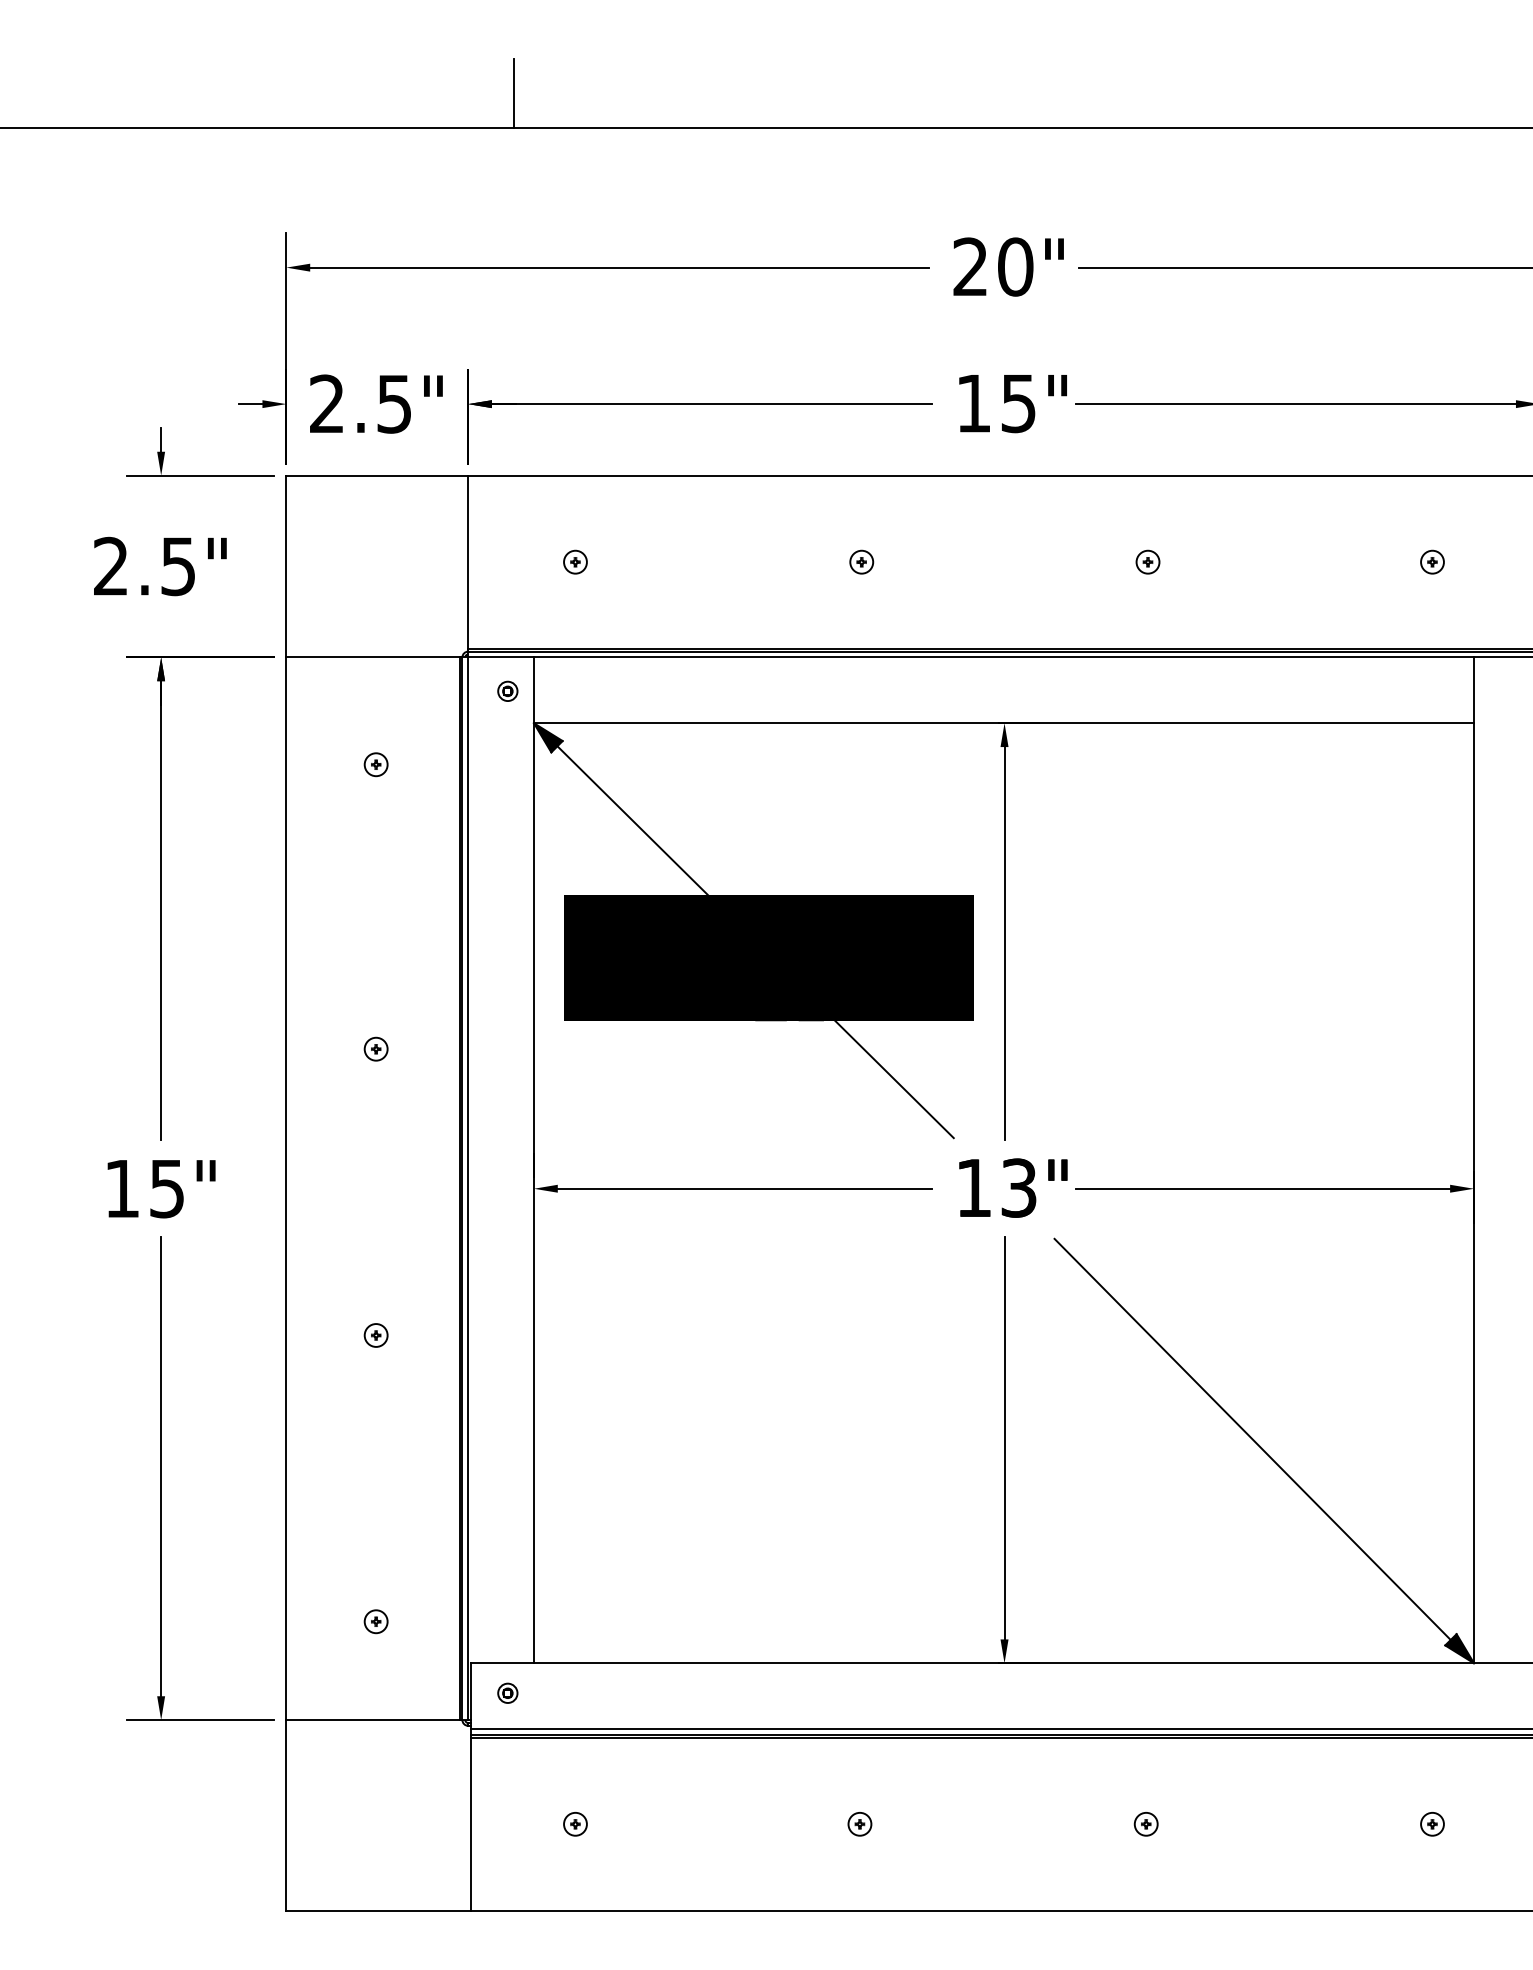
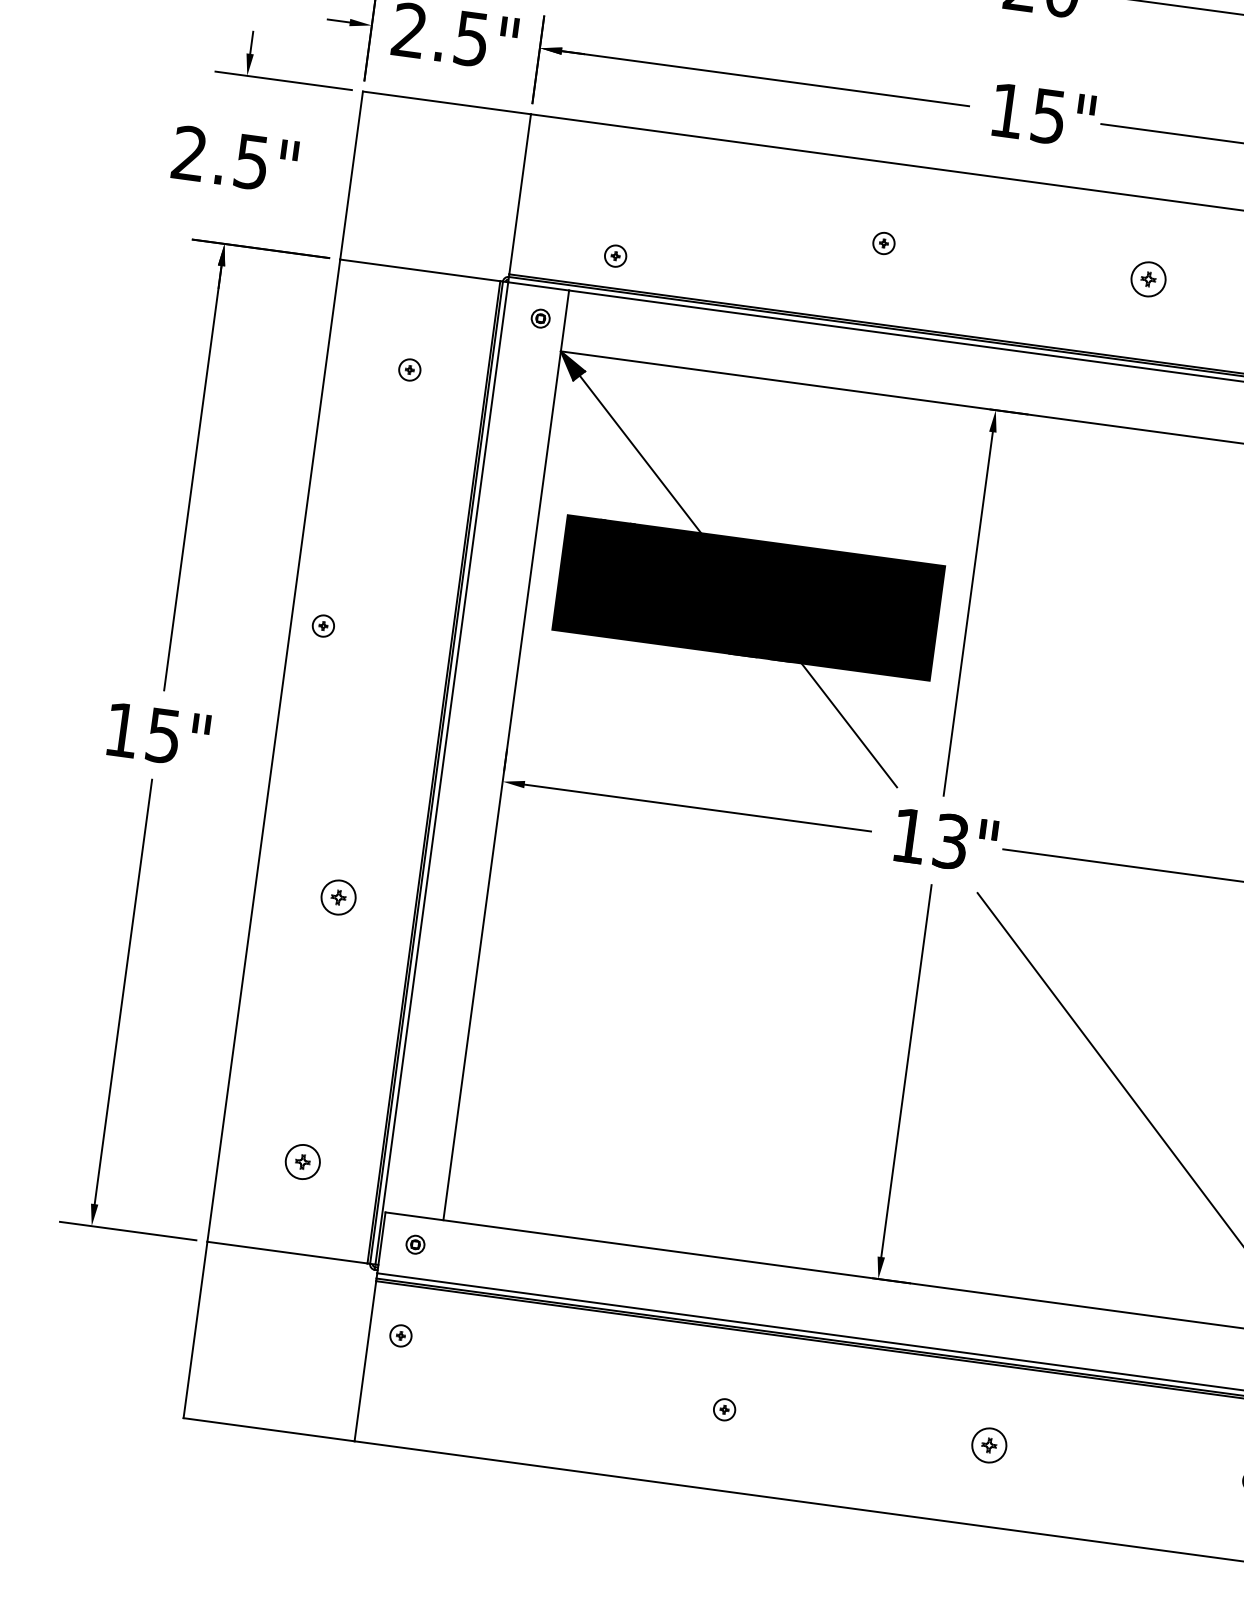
part: (575, 561) -> (615, 255), moved
part: (1147, 561) -> (1148, 278), size x1.6
part: (375, 1048) -> (322, 625), moved
part: (375, 1335) -> (337, 897), size x1.6
part: (375, 1621) -> (302, 1161), size x1.6
part: (575, 1824) -> (400, 1336), moved
part: (1145, 1824) -> (988, 1445), size x1.6

